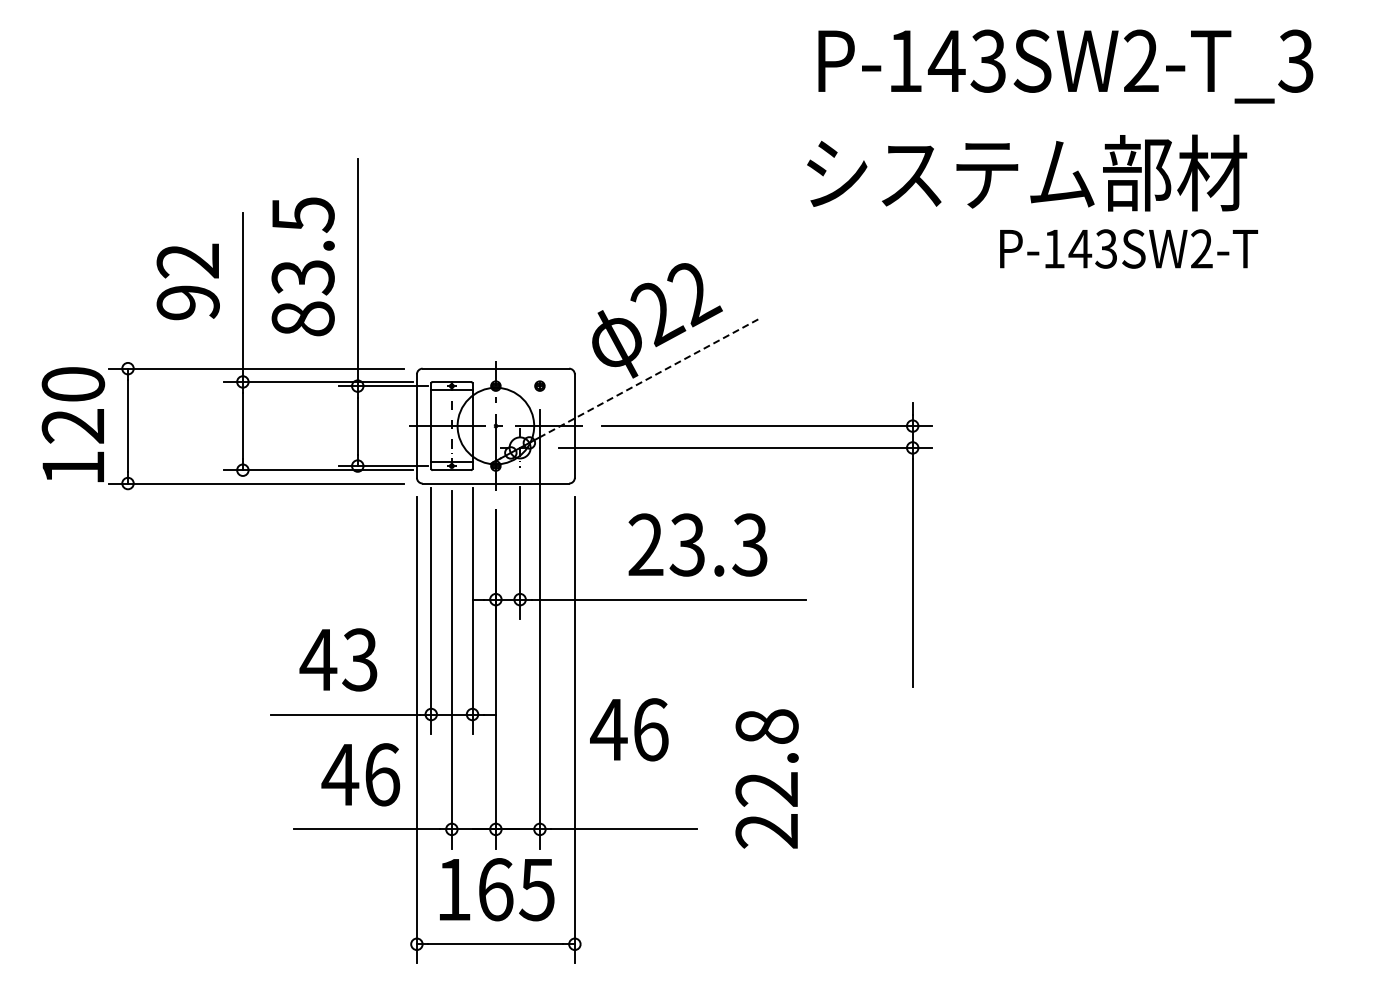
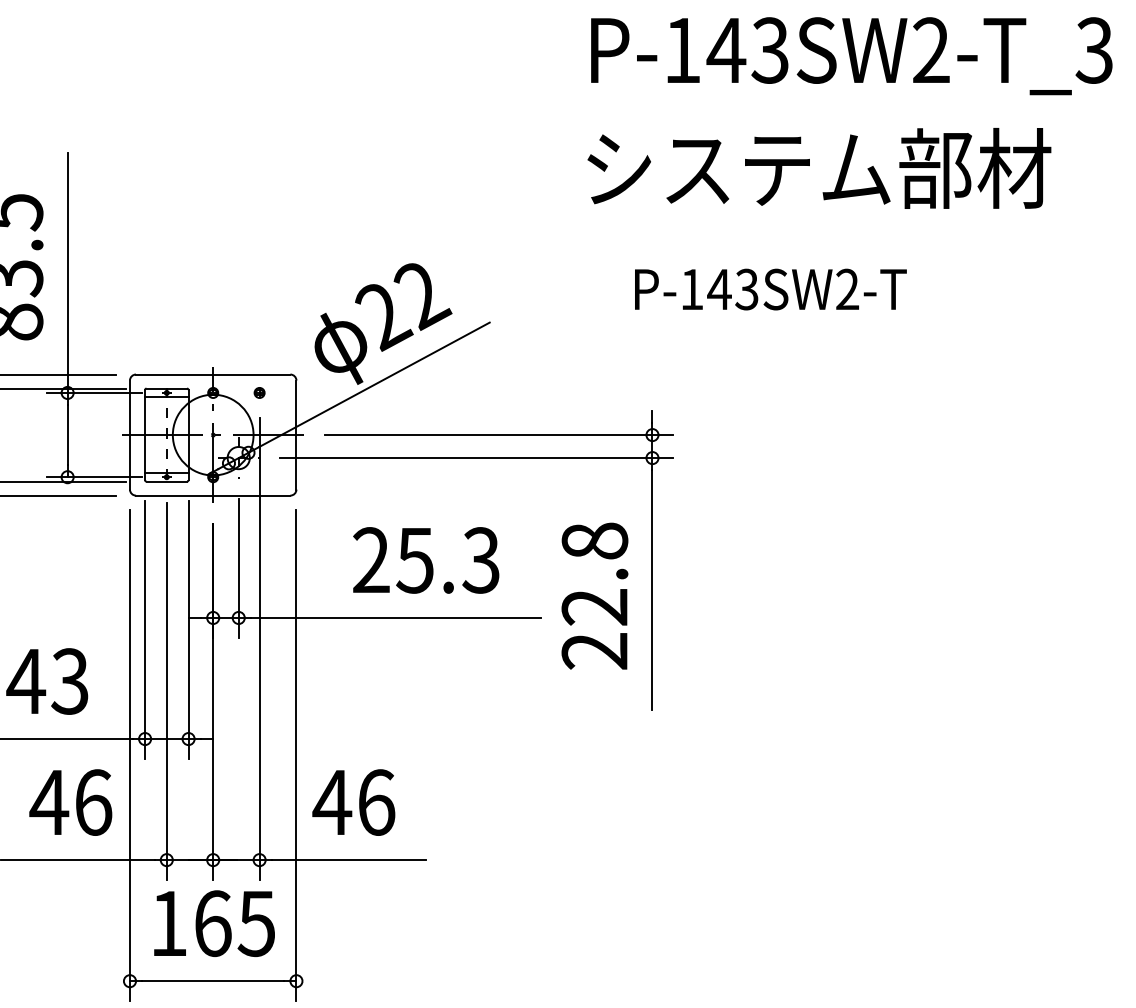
text: (1065, 66) -> (851, 56), moved
text: (1027, 172) -> (819, 167), moved
text: (1129, 248) -> (771, 289), moved
line: (648, 378) -> (374, 384), dashed -> solid
text: (686, 544) -> (414, 559), 23.3 -> 25.3
text: (629, 729) -> (354, 802), moved
text: (766, 778) -> (594, 595), moved

